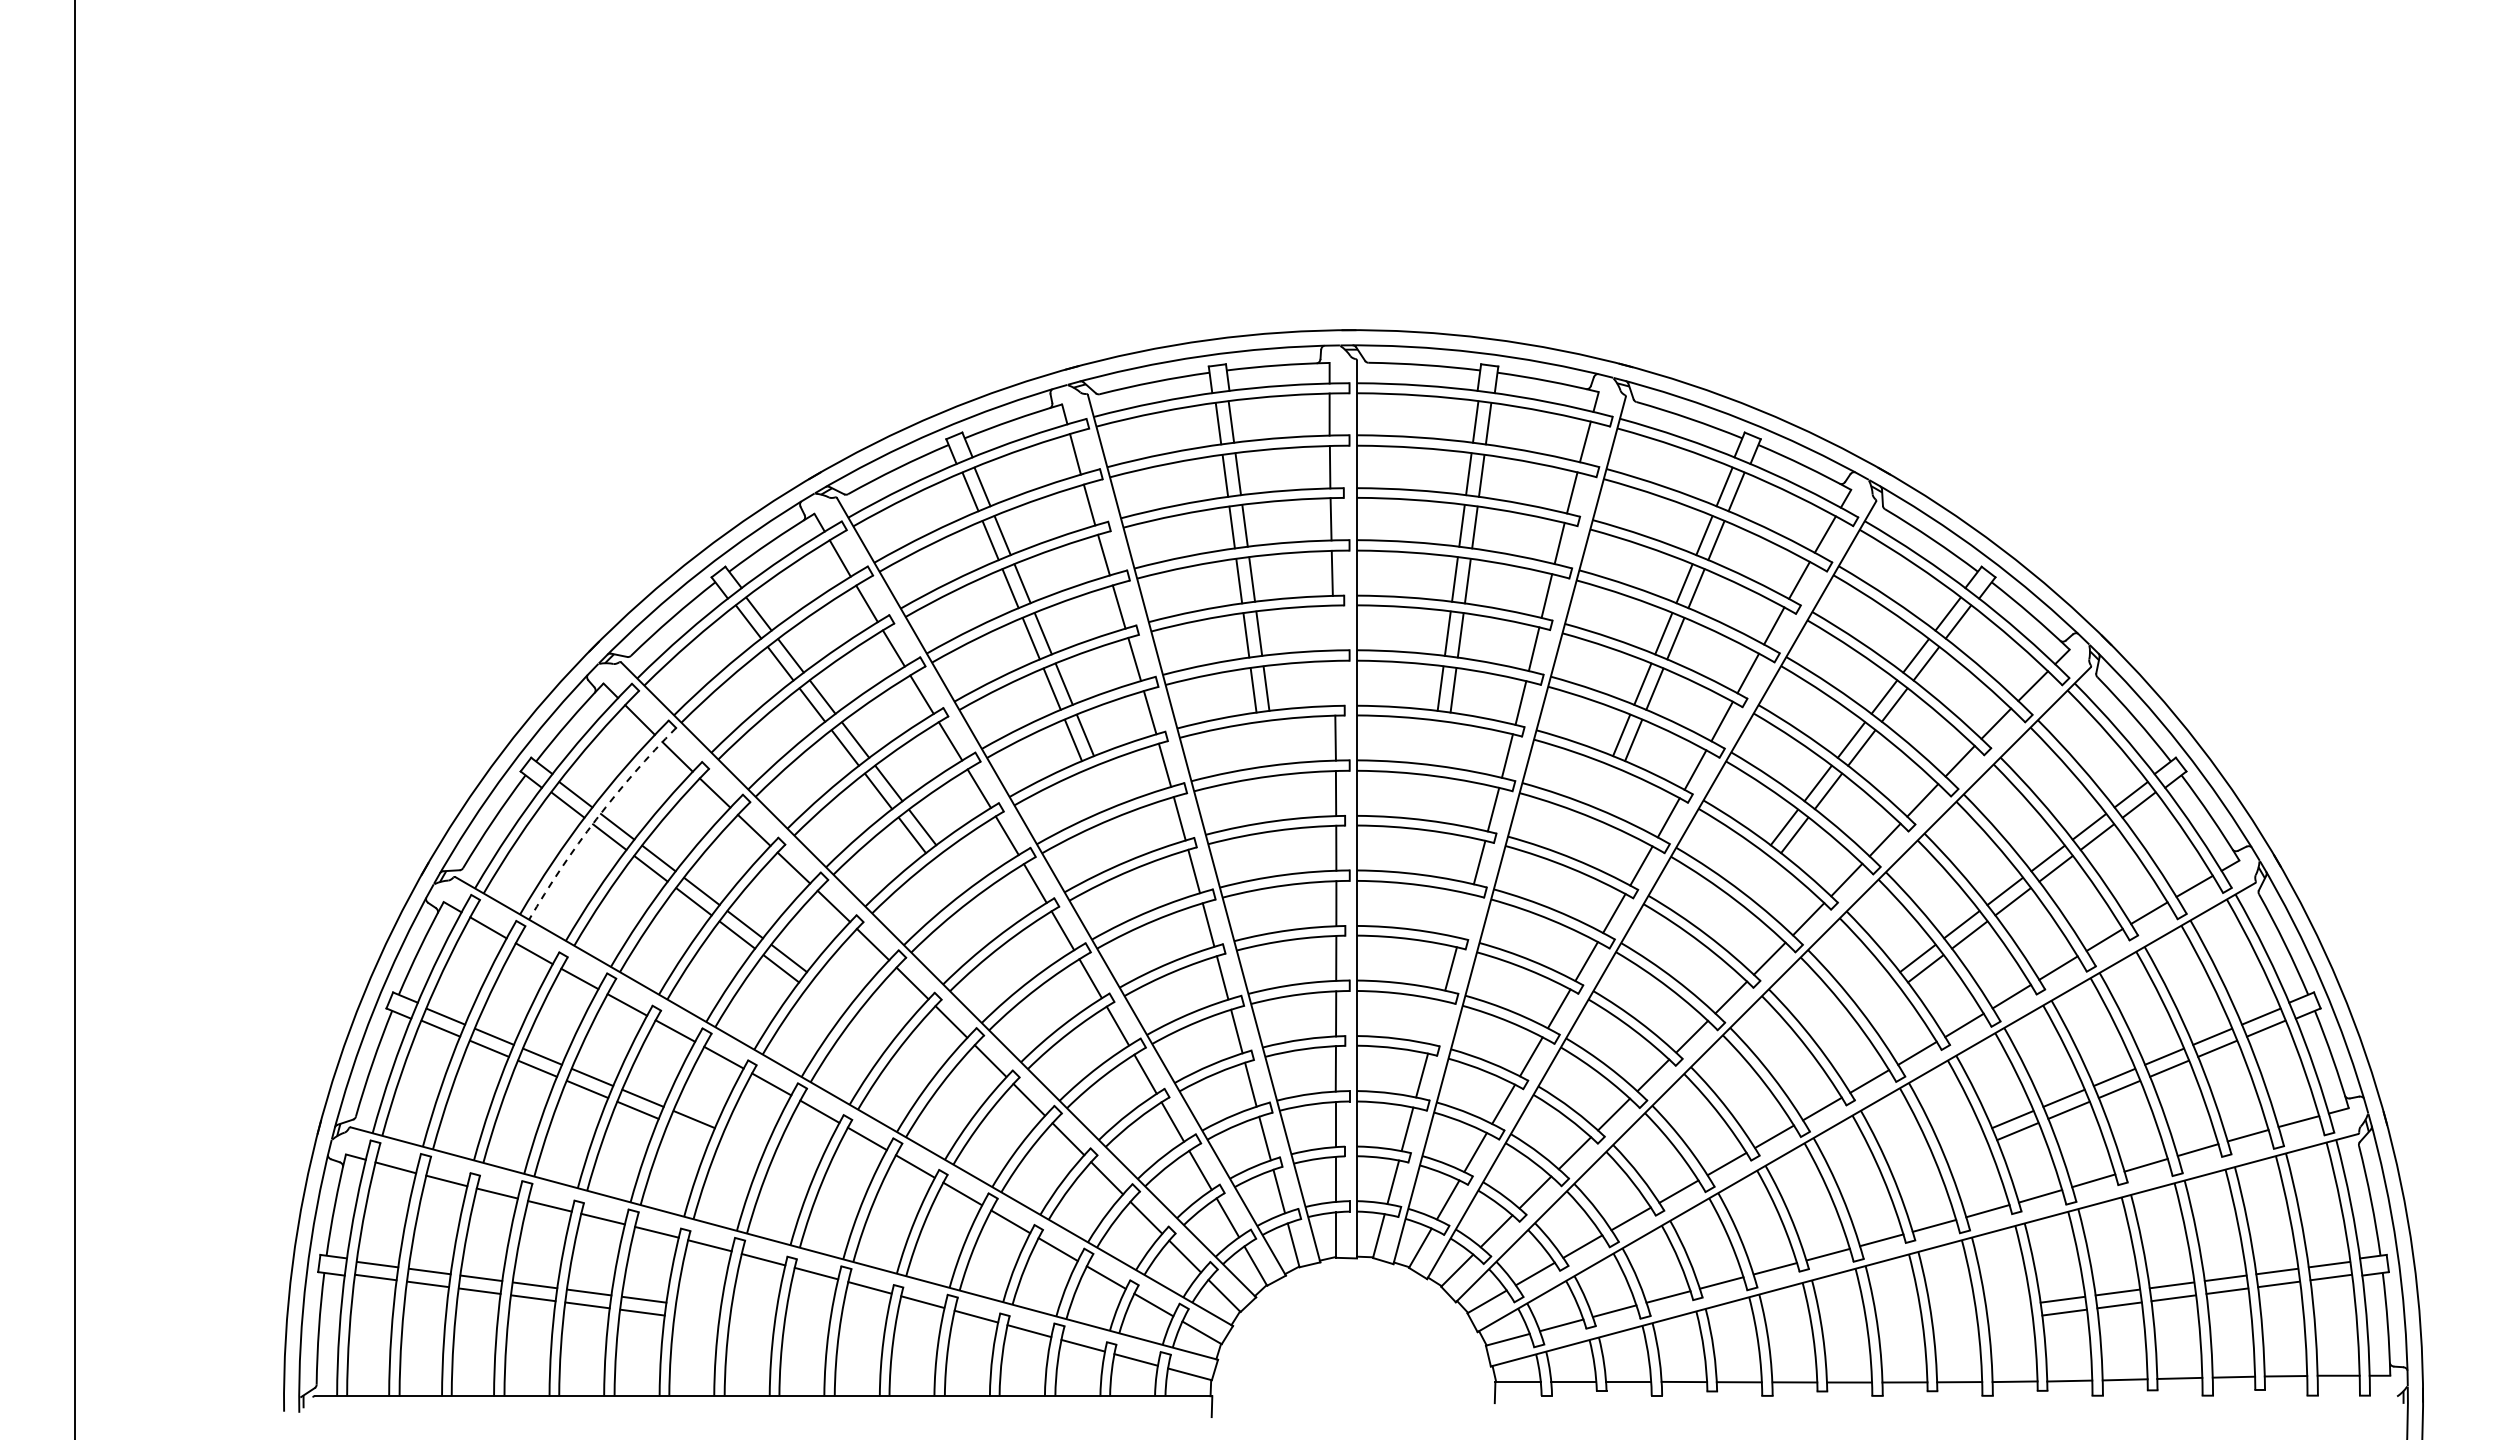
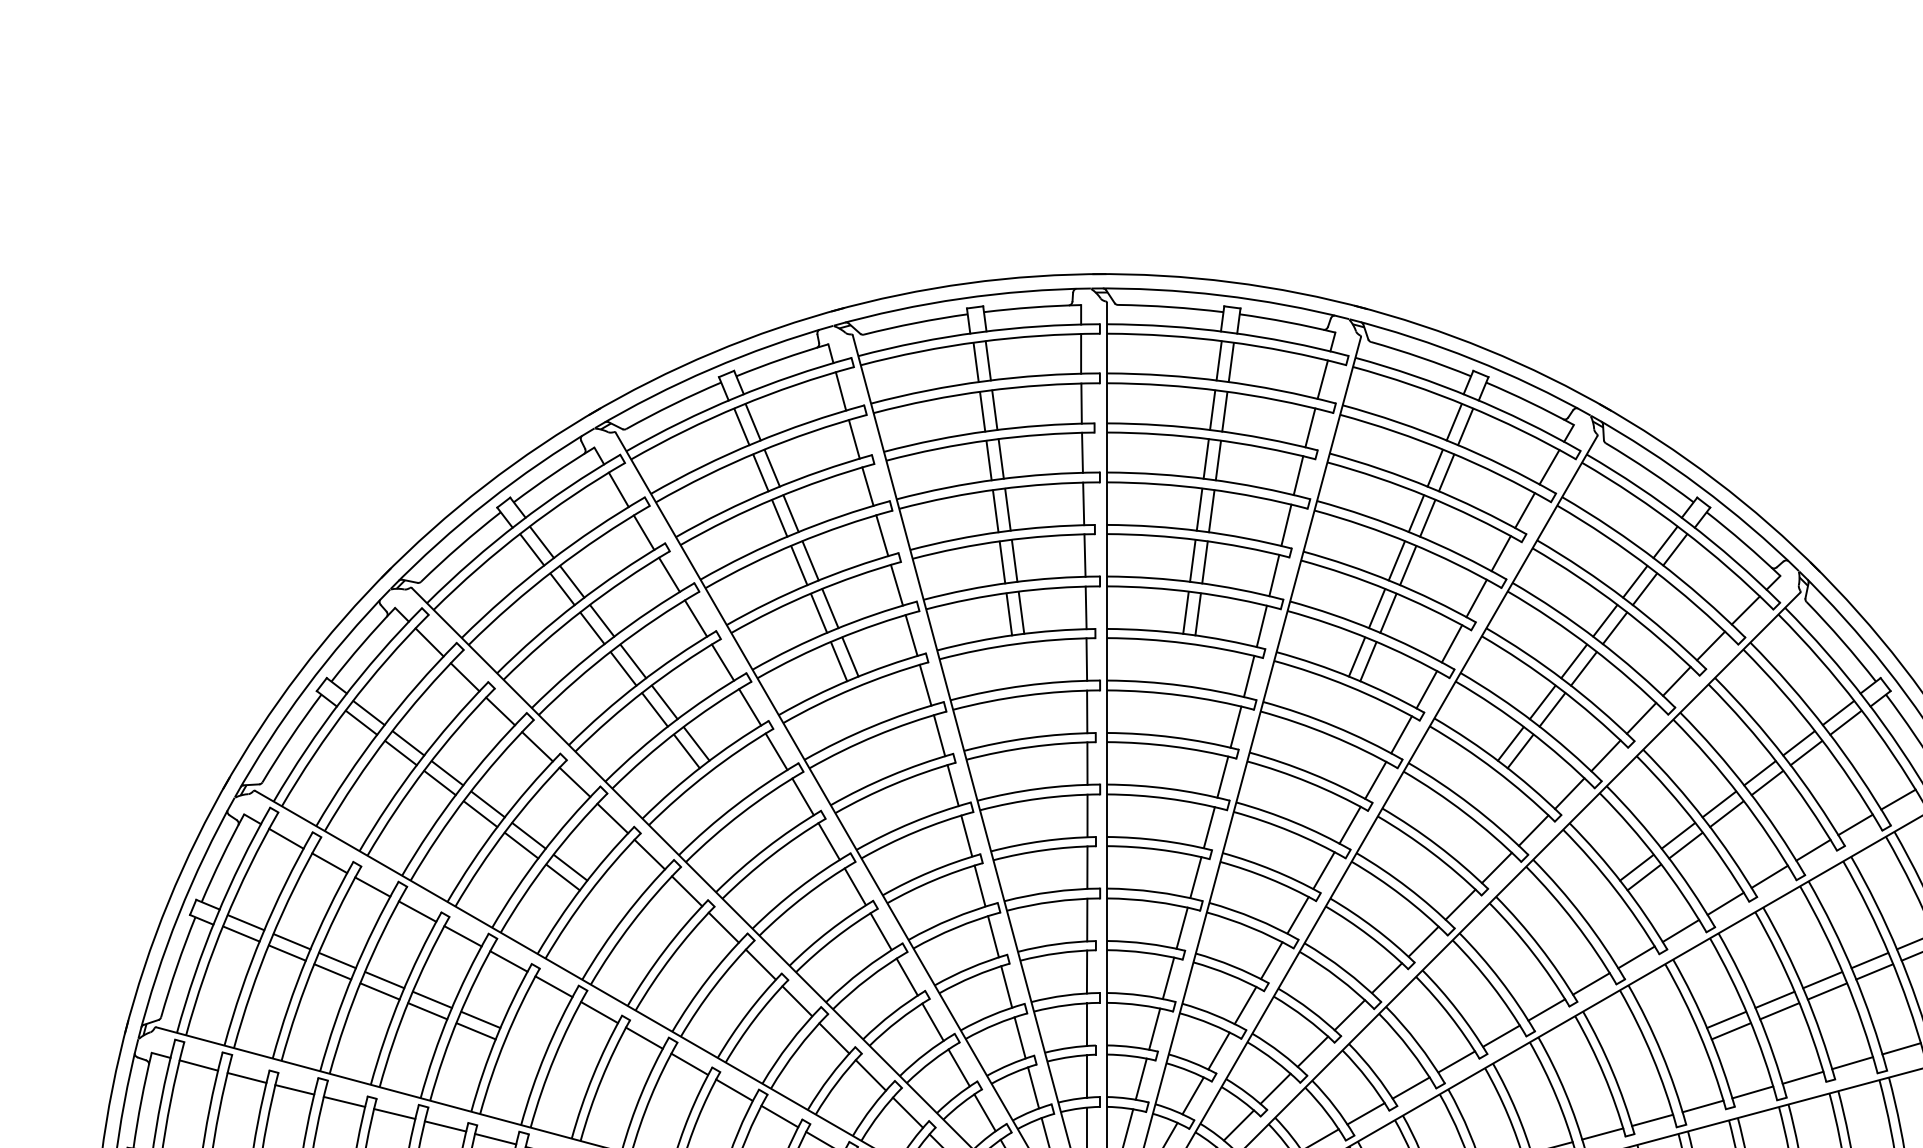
line: (1333, 627) -> (1084, 555), added
line: (1334, 682) -> (1085, 606), added
arc: (596, 819) -> (388, 736), dashed -> solid
line: (1465, 915) -> (1209, 827), added
line: (1436, 1022) -> (1182, 928), added
line: (688, 1131) -> (475, 1031), added

